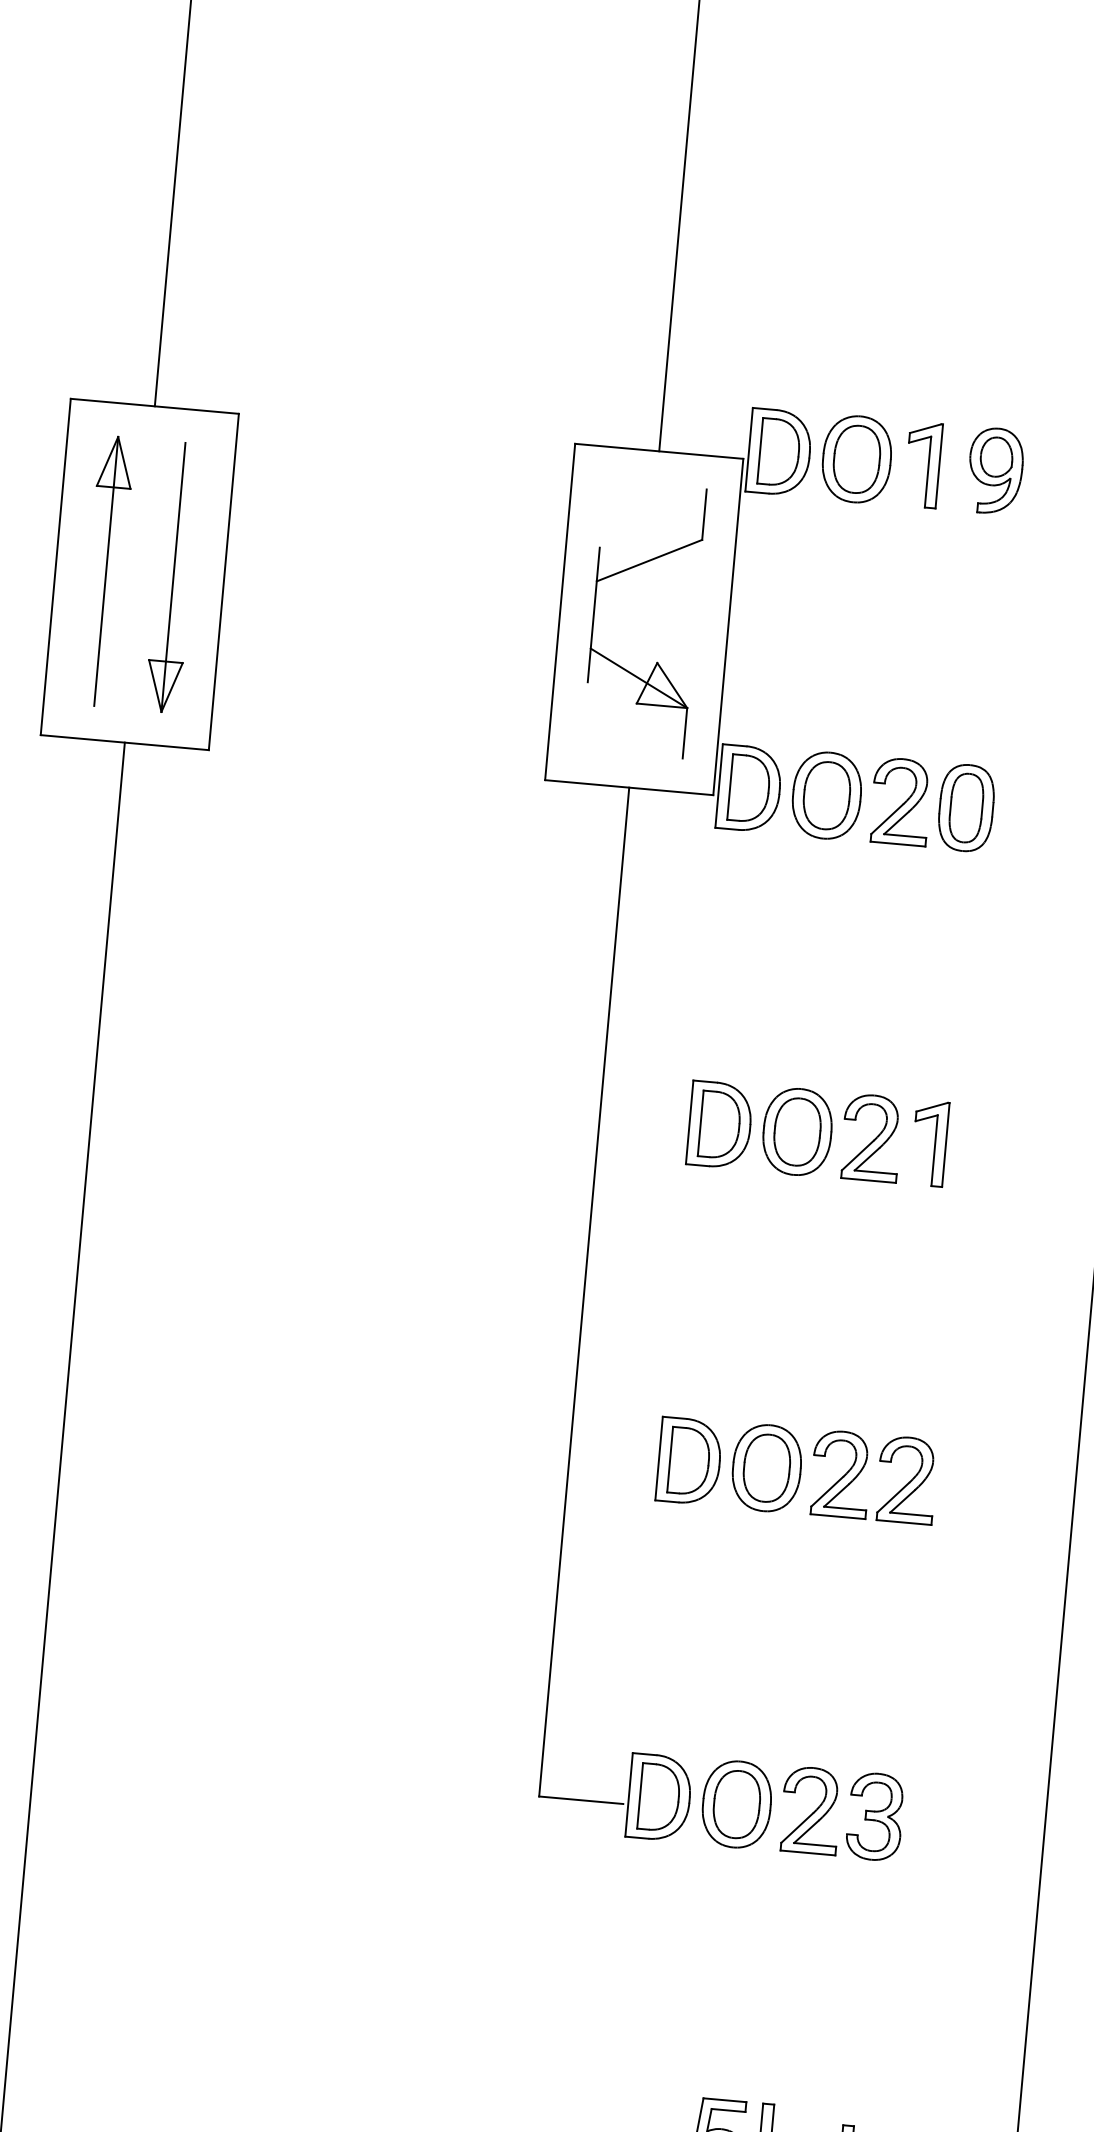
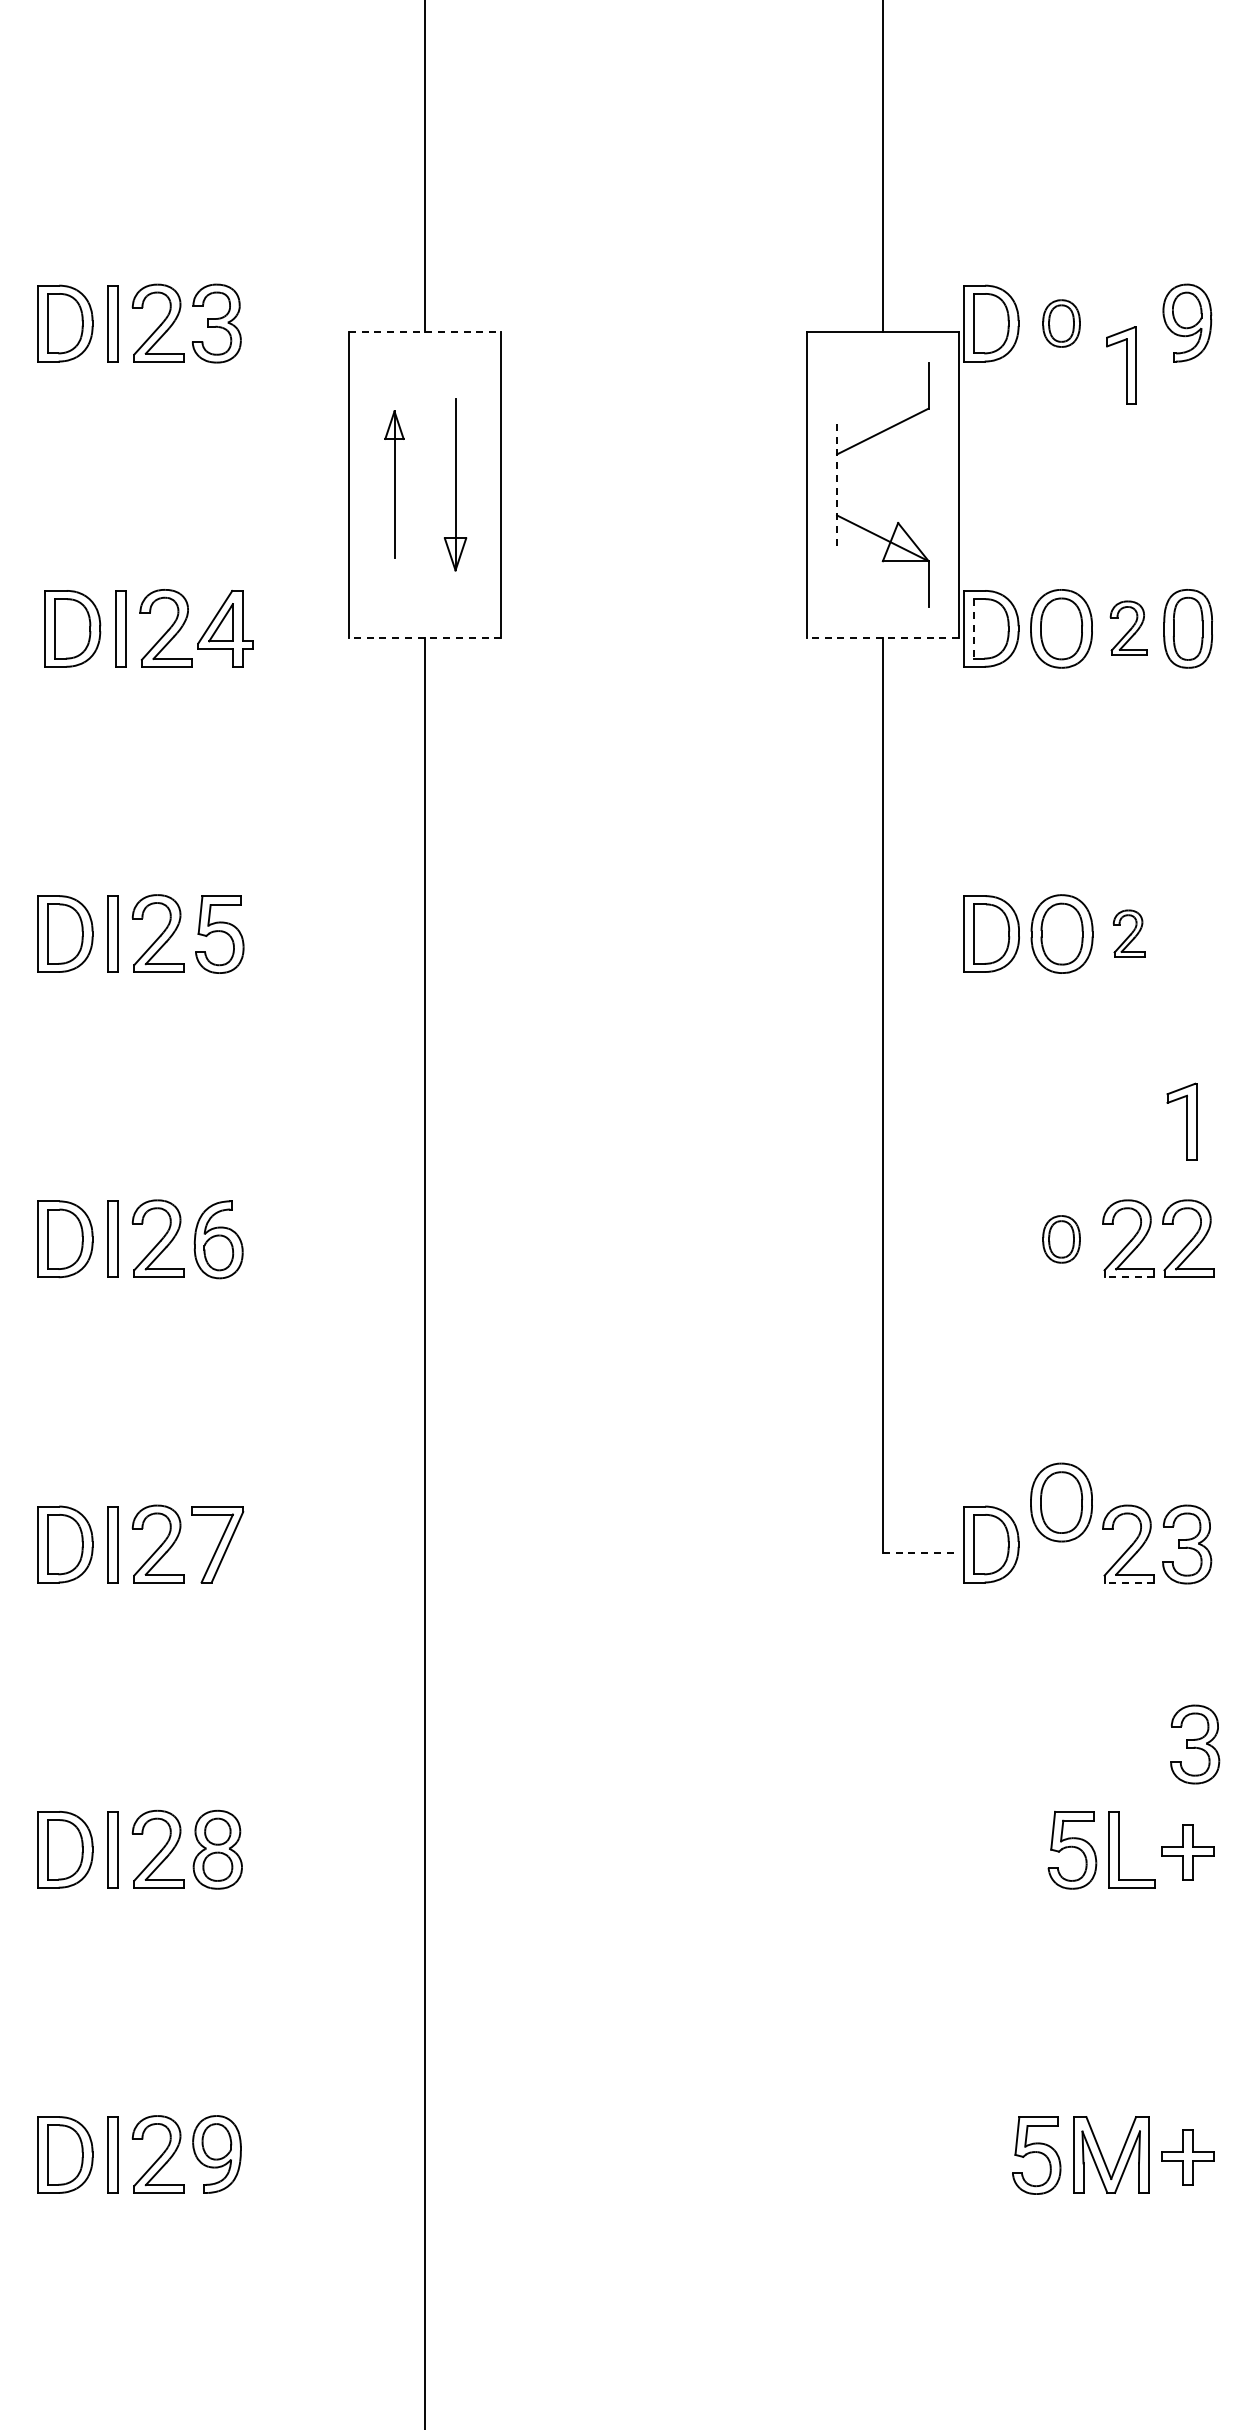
line: (155, 406) -> (425, 332), solid -> dashed
part: (856, 459) -> (1061, 323), size x0.6
part: (923, 465) -> (1121, 365), moved
part: (106, 571) -> (394, 484), size x0.6
part: (173, 577) -> (455, 484), size x0.7
line: (594, 615) -> (837, 485), solid -> dashed
line: (124, 742) -> (424, 637), solid -> dashed
line: (729, 786) -> (973, 628), solid -> dashed
line: (628, 787) -> (882, 637), solid -> dashed
part: (900, 801) -> (1128, 628), size x0.7
part: (870, 1137) -> (1128, 933), size x0.6
part: (929, 1143) -> (1181, 1121), moved
part: (689, 1461) -> (991, 1239), removed
part: (766, 1468) -> (1061, 1239), size x0.6
line: (838, 1516) -> (1129, 1277), solid -> dashed
line: (581, 1800) -> (921, 1553), solid -> dashed
part: (736, 1804) -> (1061, 1502), moved
line: (808, 1852) -> (1129, 1582), solid -> dashed
part: (864, 2037) -> (1195, 1744), added

